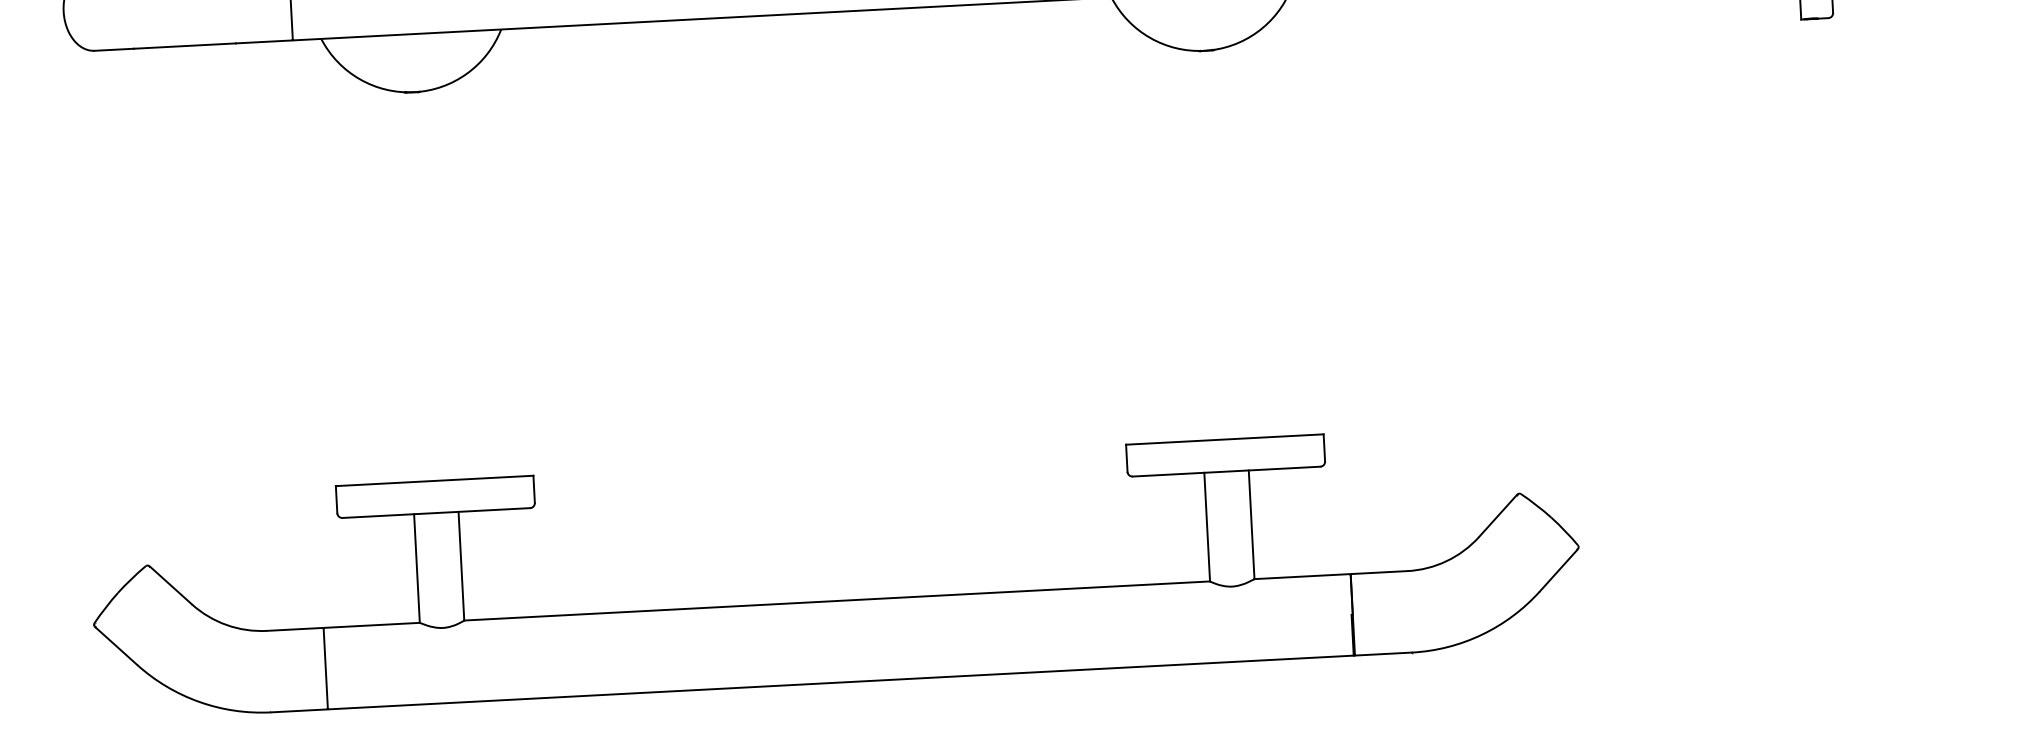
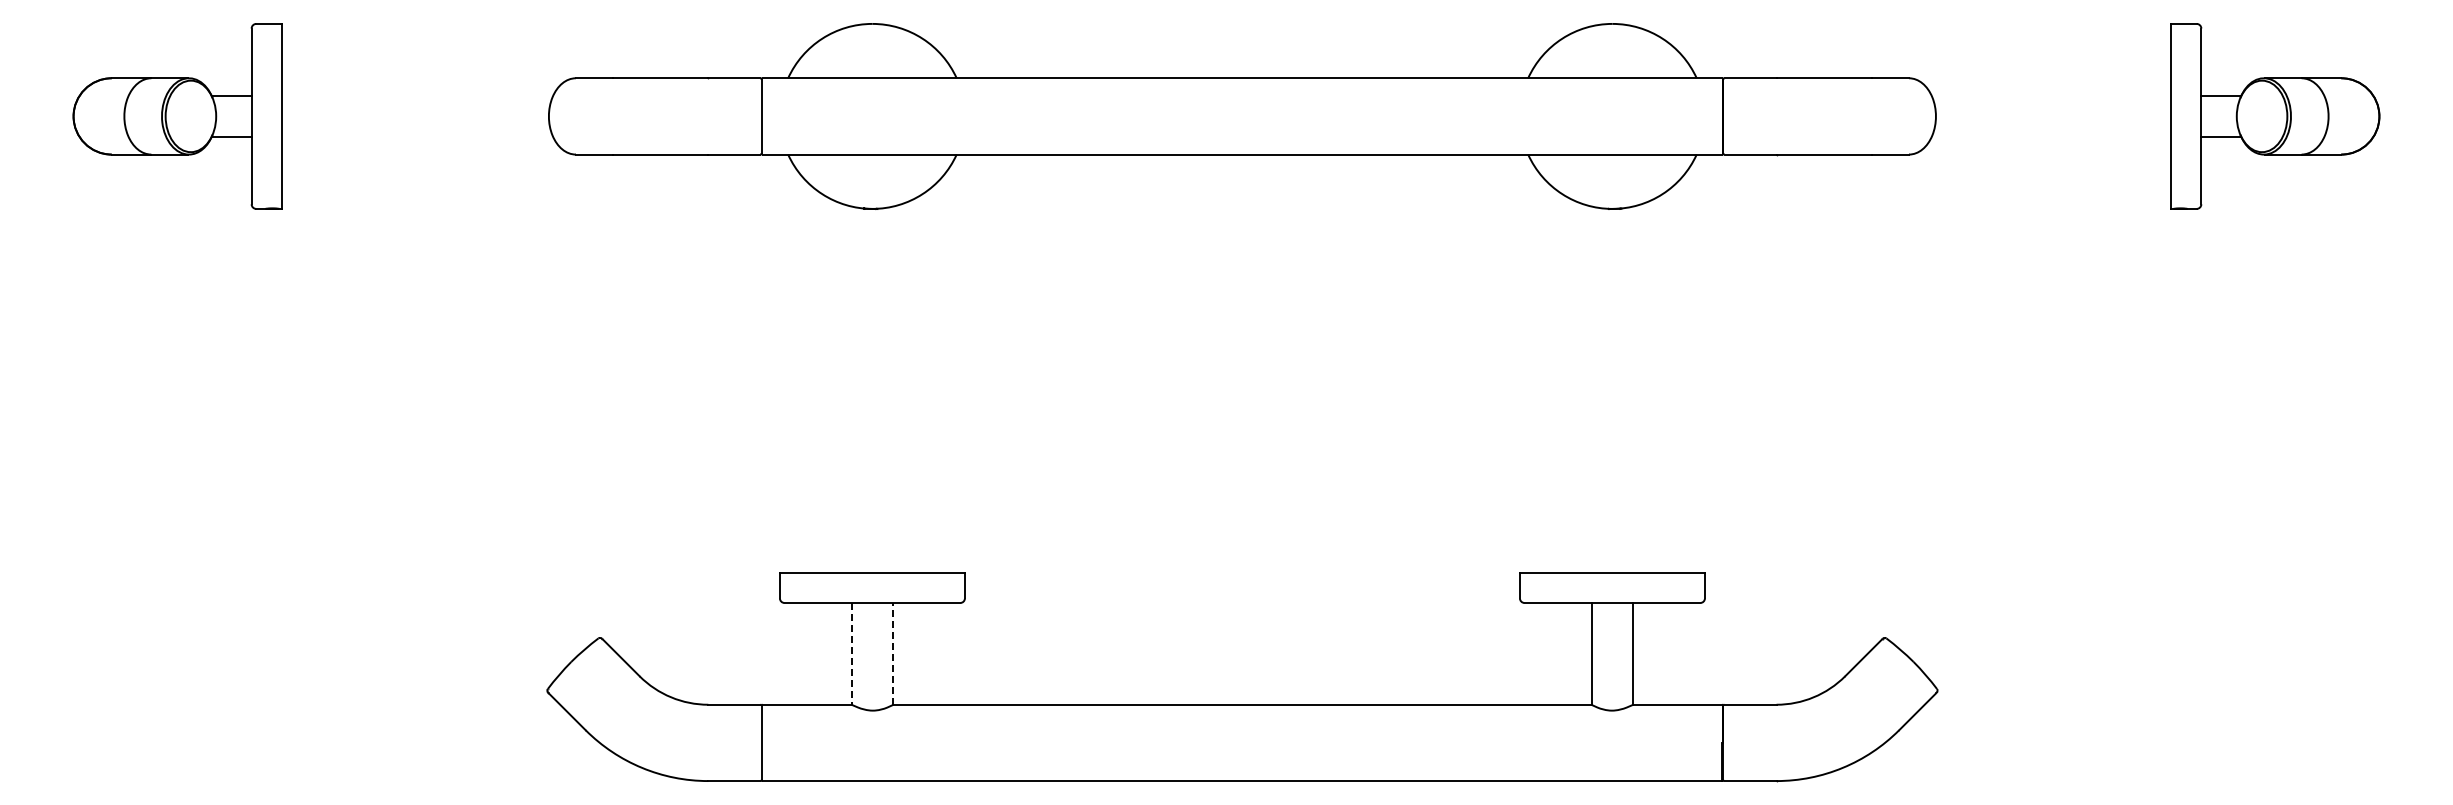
line: (461, 565) -> (893, 653), solid -> dashed
line: (416, 568) -> (851, 653), solid -> dashed

